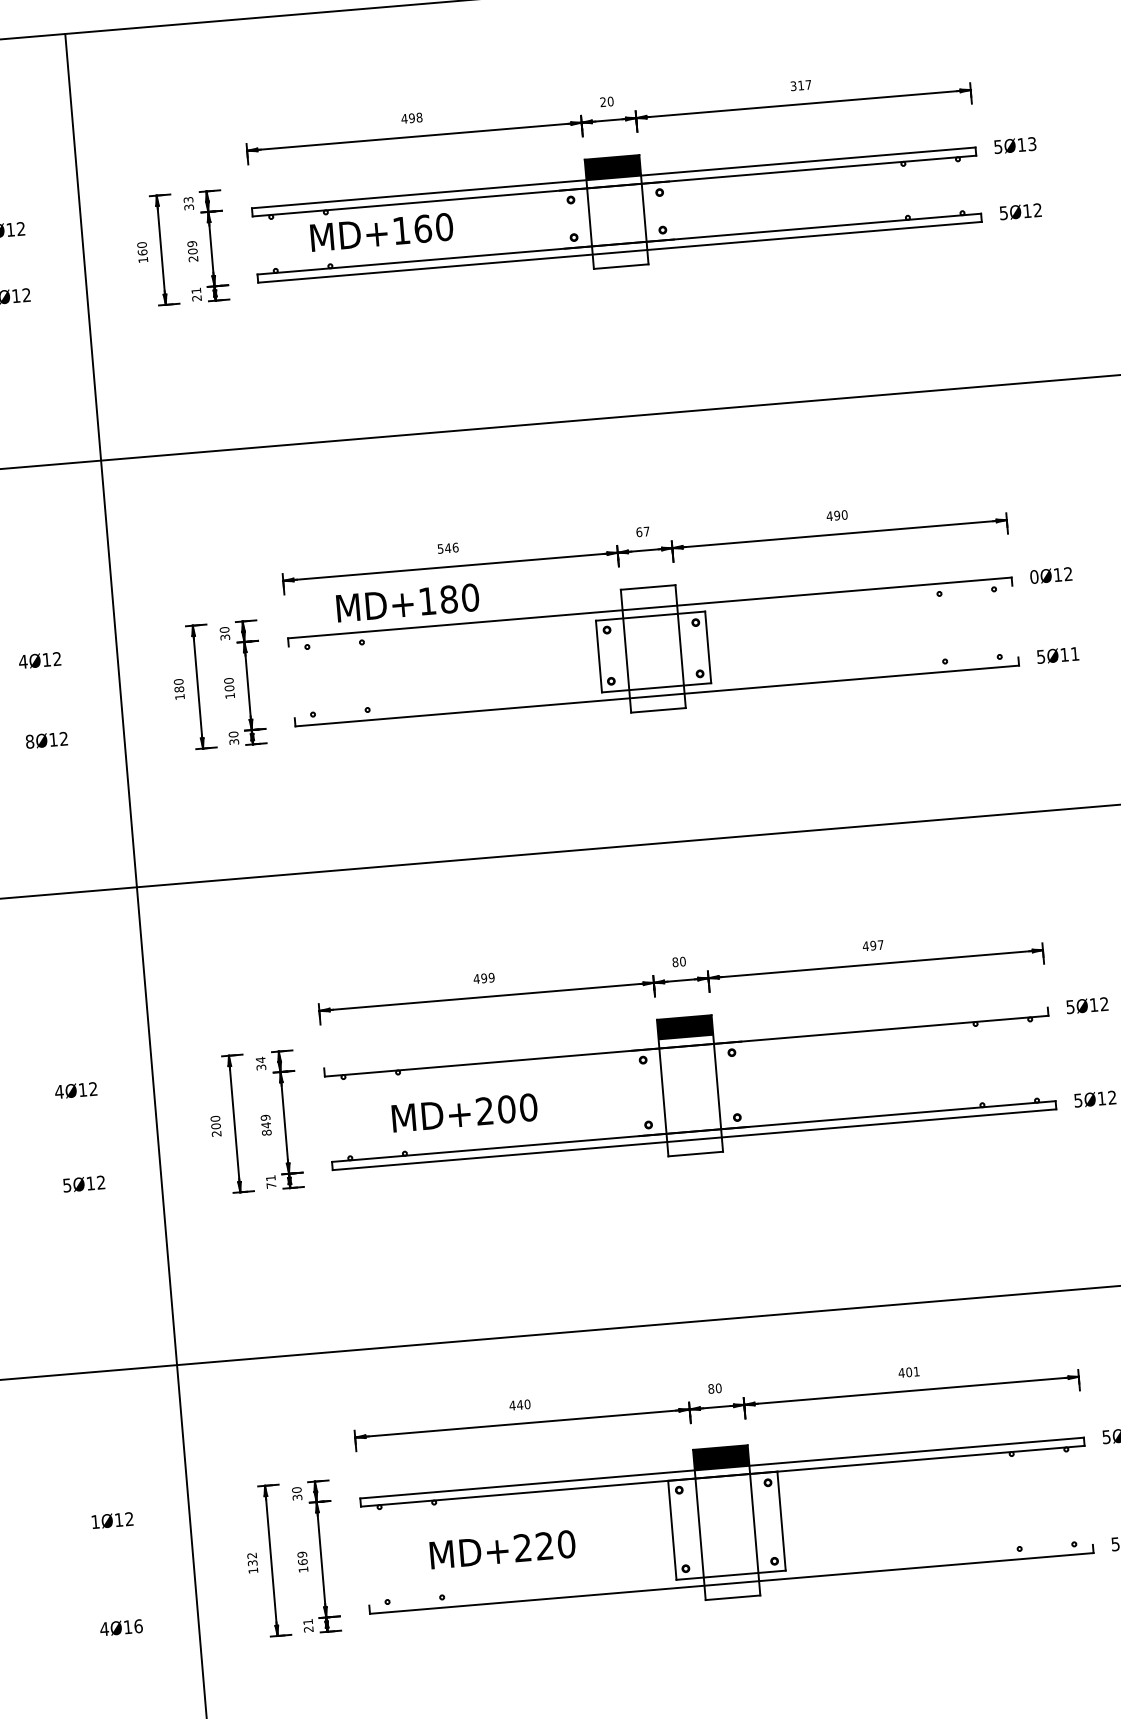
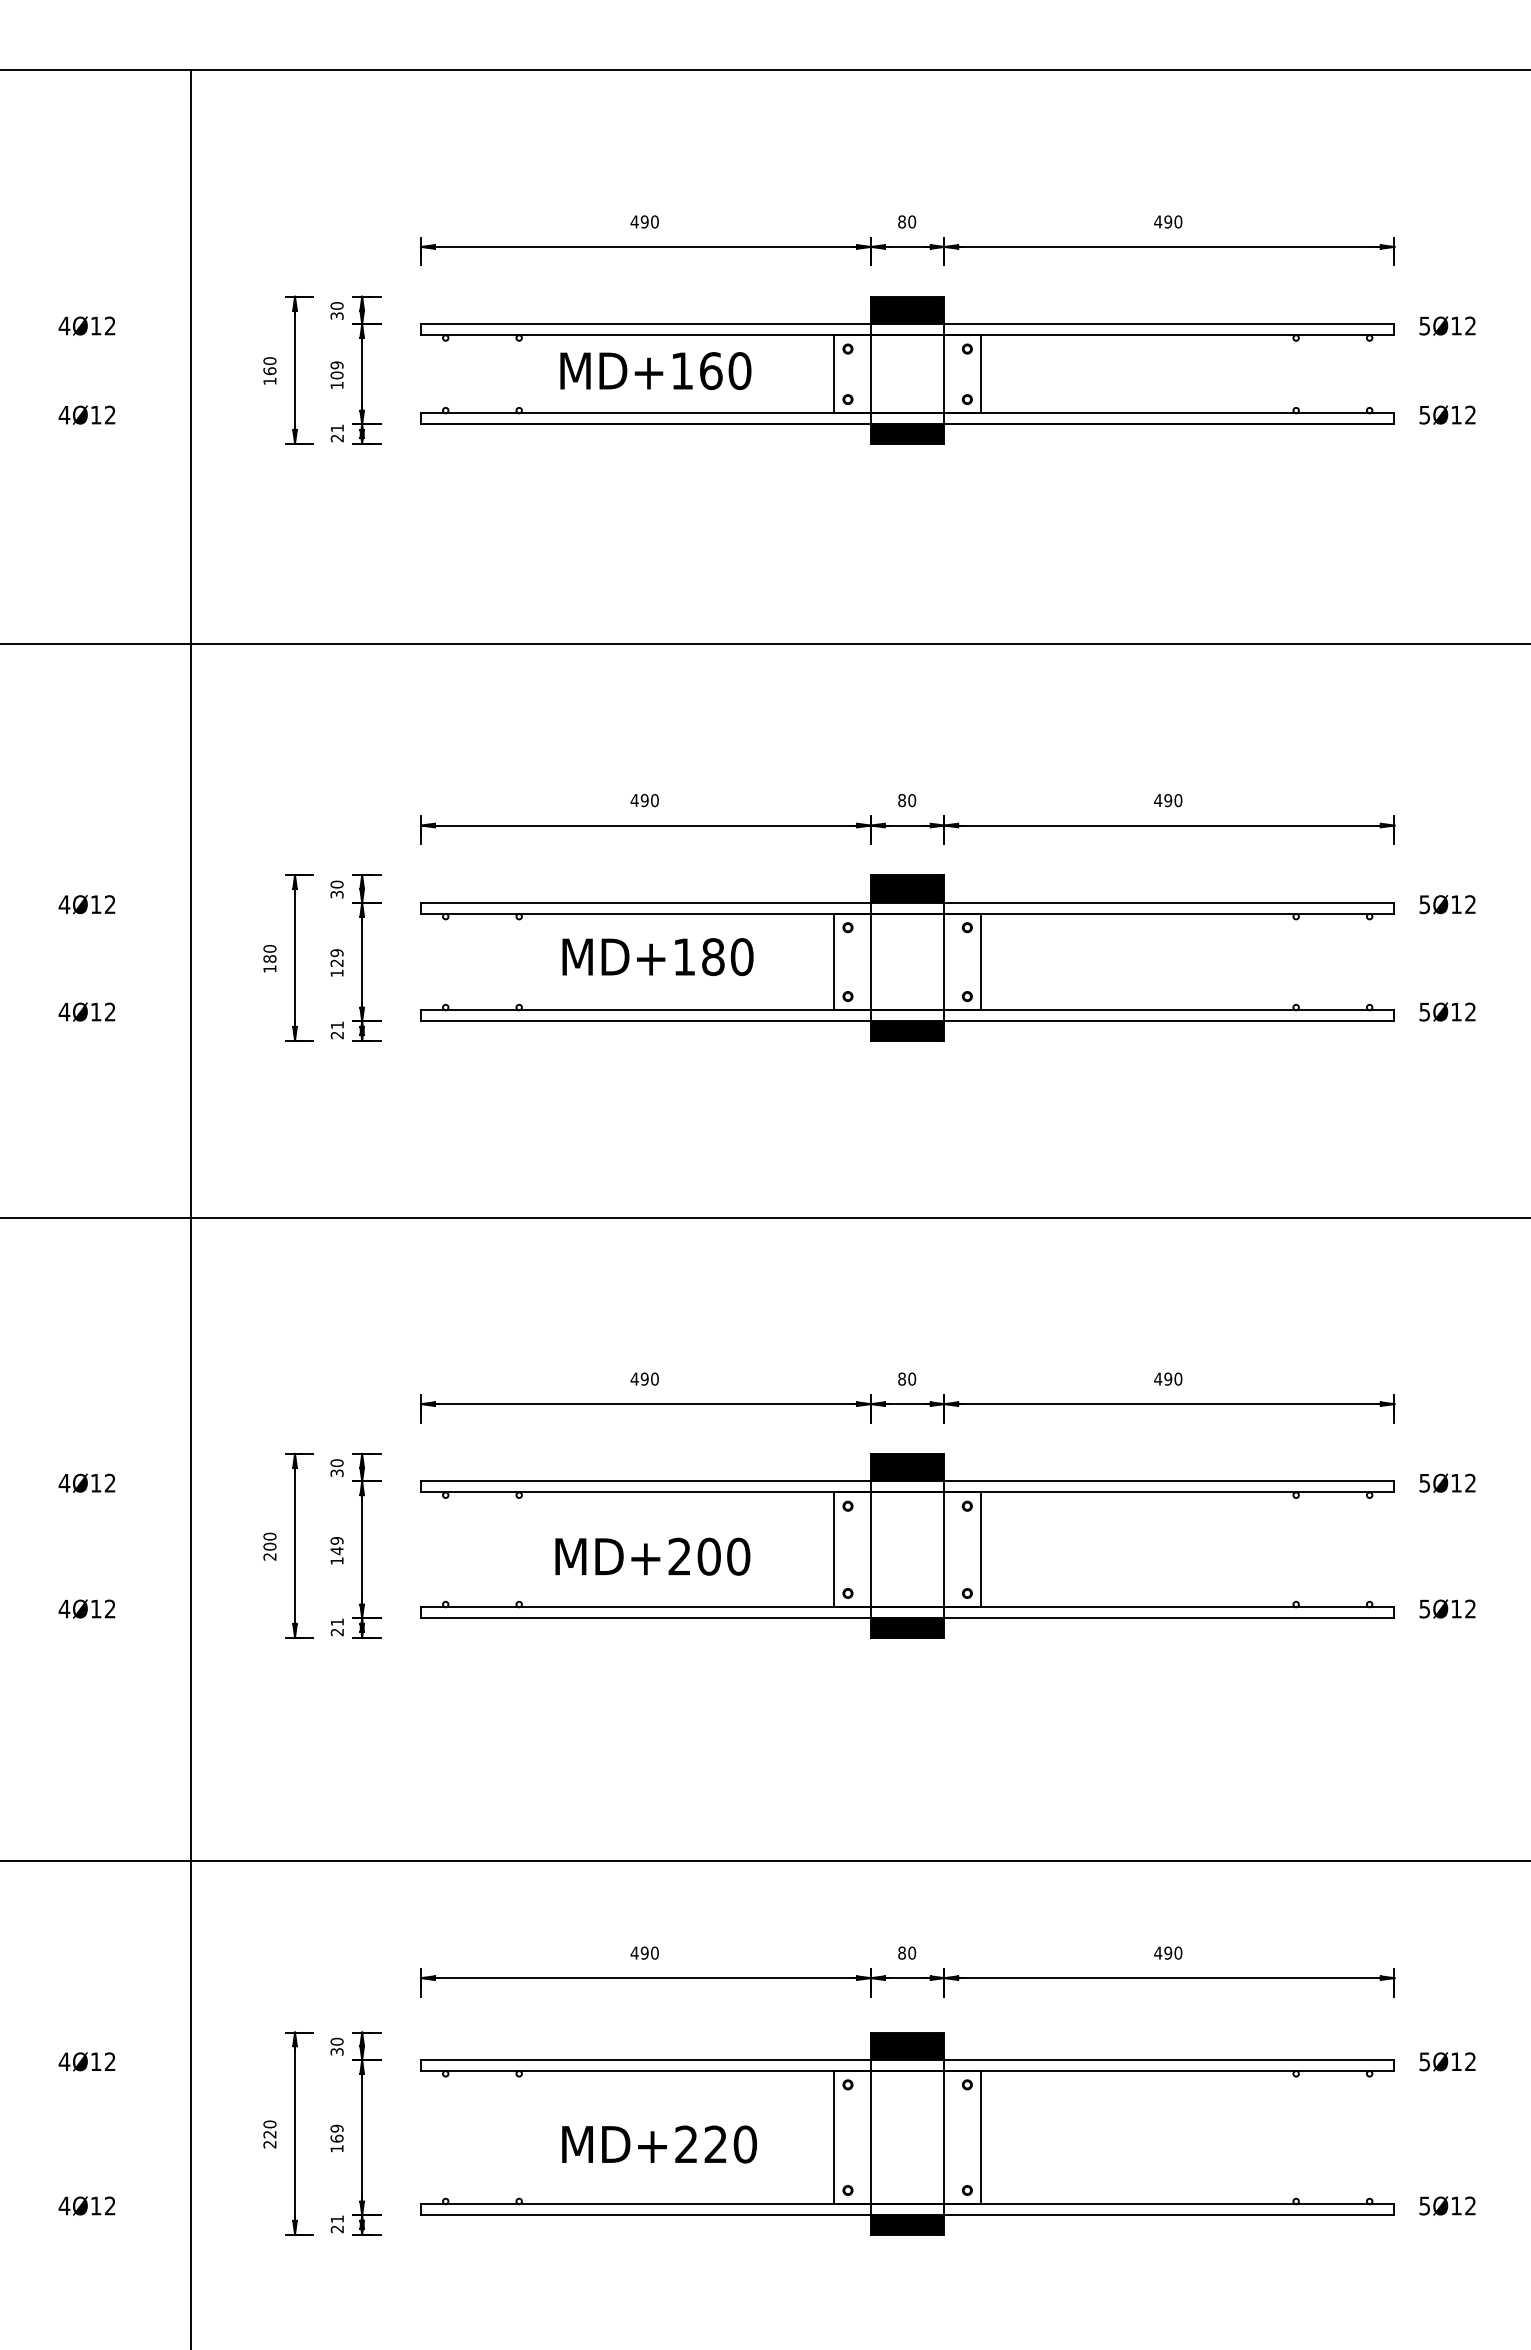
text: (801, 85) -> (1168, 221), 317 -> 490
text: (602, 101) -> (901, 221), 20 -> 80
text: (419, 117) -> (654, 221), 498 -> 490
text: (1032, 144) -> (1470, 326), 5Ø13 -> 5Ø12
text: (188, 199) -> (336, 305), 33 -> 30
line: (671, 210) -> (981, 374), added
line: (562, 219) -> (834, 374), added
text: (381, 231) -> (655, 370), moved
text: (193, 259) -> (336, 385), 209 -> 109
fill: (620, 259) -> (907, 433), added
text: (643, 531) -> (907, 800), 67 -> 80
text: (447, 548) -> (644, 800), 546 -> 490
text: (1034, 576) -> (1424, 904), 0Ø12 -> 5Ø12
fill: (648, 597) -> (907, 888), added
text: (407, 603) -> (657, 957), moved
line: (650, 615) -> (907, 913), added
text: (1074, 653) -> (1470, 1011), 5Ø11 -> 5Ø12
text: (228, 684) -> (336, 958), 100 -> 129
line: (656, 687) -> (907, 1010), added
fill: (657, 702) -> (907, 1030), added
text: (233, 738) -> (336, 1030), 30 -> 21
text: (29, 741) -> (64, 1011), 8Ø12 -> 4Ø12
text: (880, 944) -> (1178, 1378), 497 -> 490
text: (491, 977) -> (654, 1378), 499 -> 490
line: (685, 1038) -> (907, 1481), added
text: (260, 1060) -> (336, 1463), 34 -> 30
line: (745, 1083) -> (981, 1549), added
line: (635, 1093) -> (834, 1549), added
text: (464, 1112) -> (652, 1556), moved
text: (266, 1132) -> (336, 1560), 849 -> 149
fill: (694, 1146) -> (907, 1627), added
text: (67, 1185) -> (64, 1608), 5Ø12 -> 4Ø12
text: (270, 1185) -> (336, 1632), 71 -> 21
text: (912, 1371) -> (1173, 1952), 401 -> 490
text: (519, 1404) -> (644, 1952), 440 -> 490
text: (95, 1521) -> (64, 2061), 1Ø12 -> 4Ø12
text: (502, 1549) -> (659, 2144), moved
text: (252, 1563) -> (269, 2134), 132 -> 220
line: (730, 1575) -> (907, 2204), added
fill: (732, 1590) -> (907, 2224), added
text: (137, 1625) -> (109, 2205), 4Ø16 -> 4Ø12

